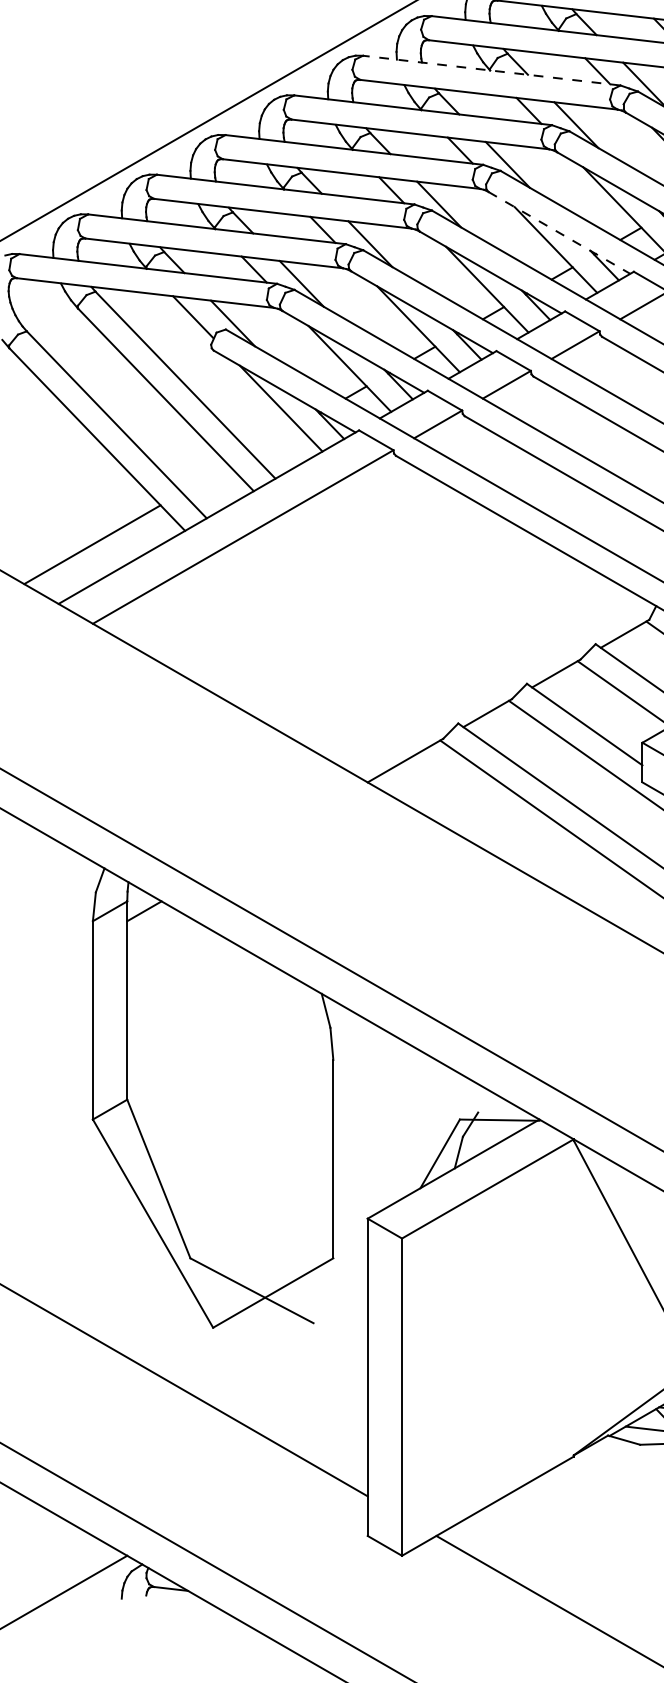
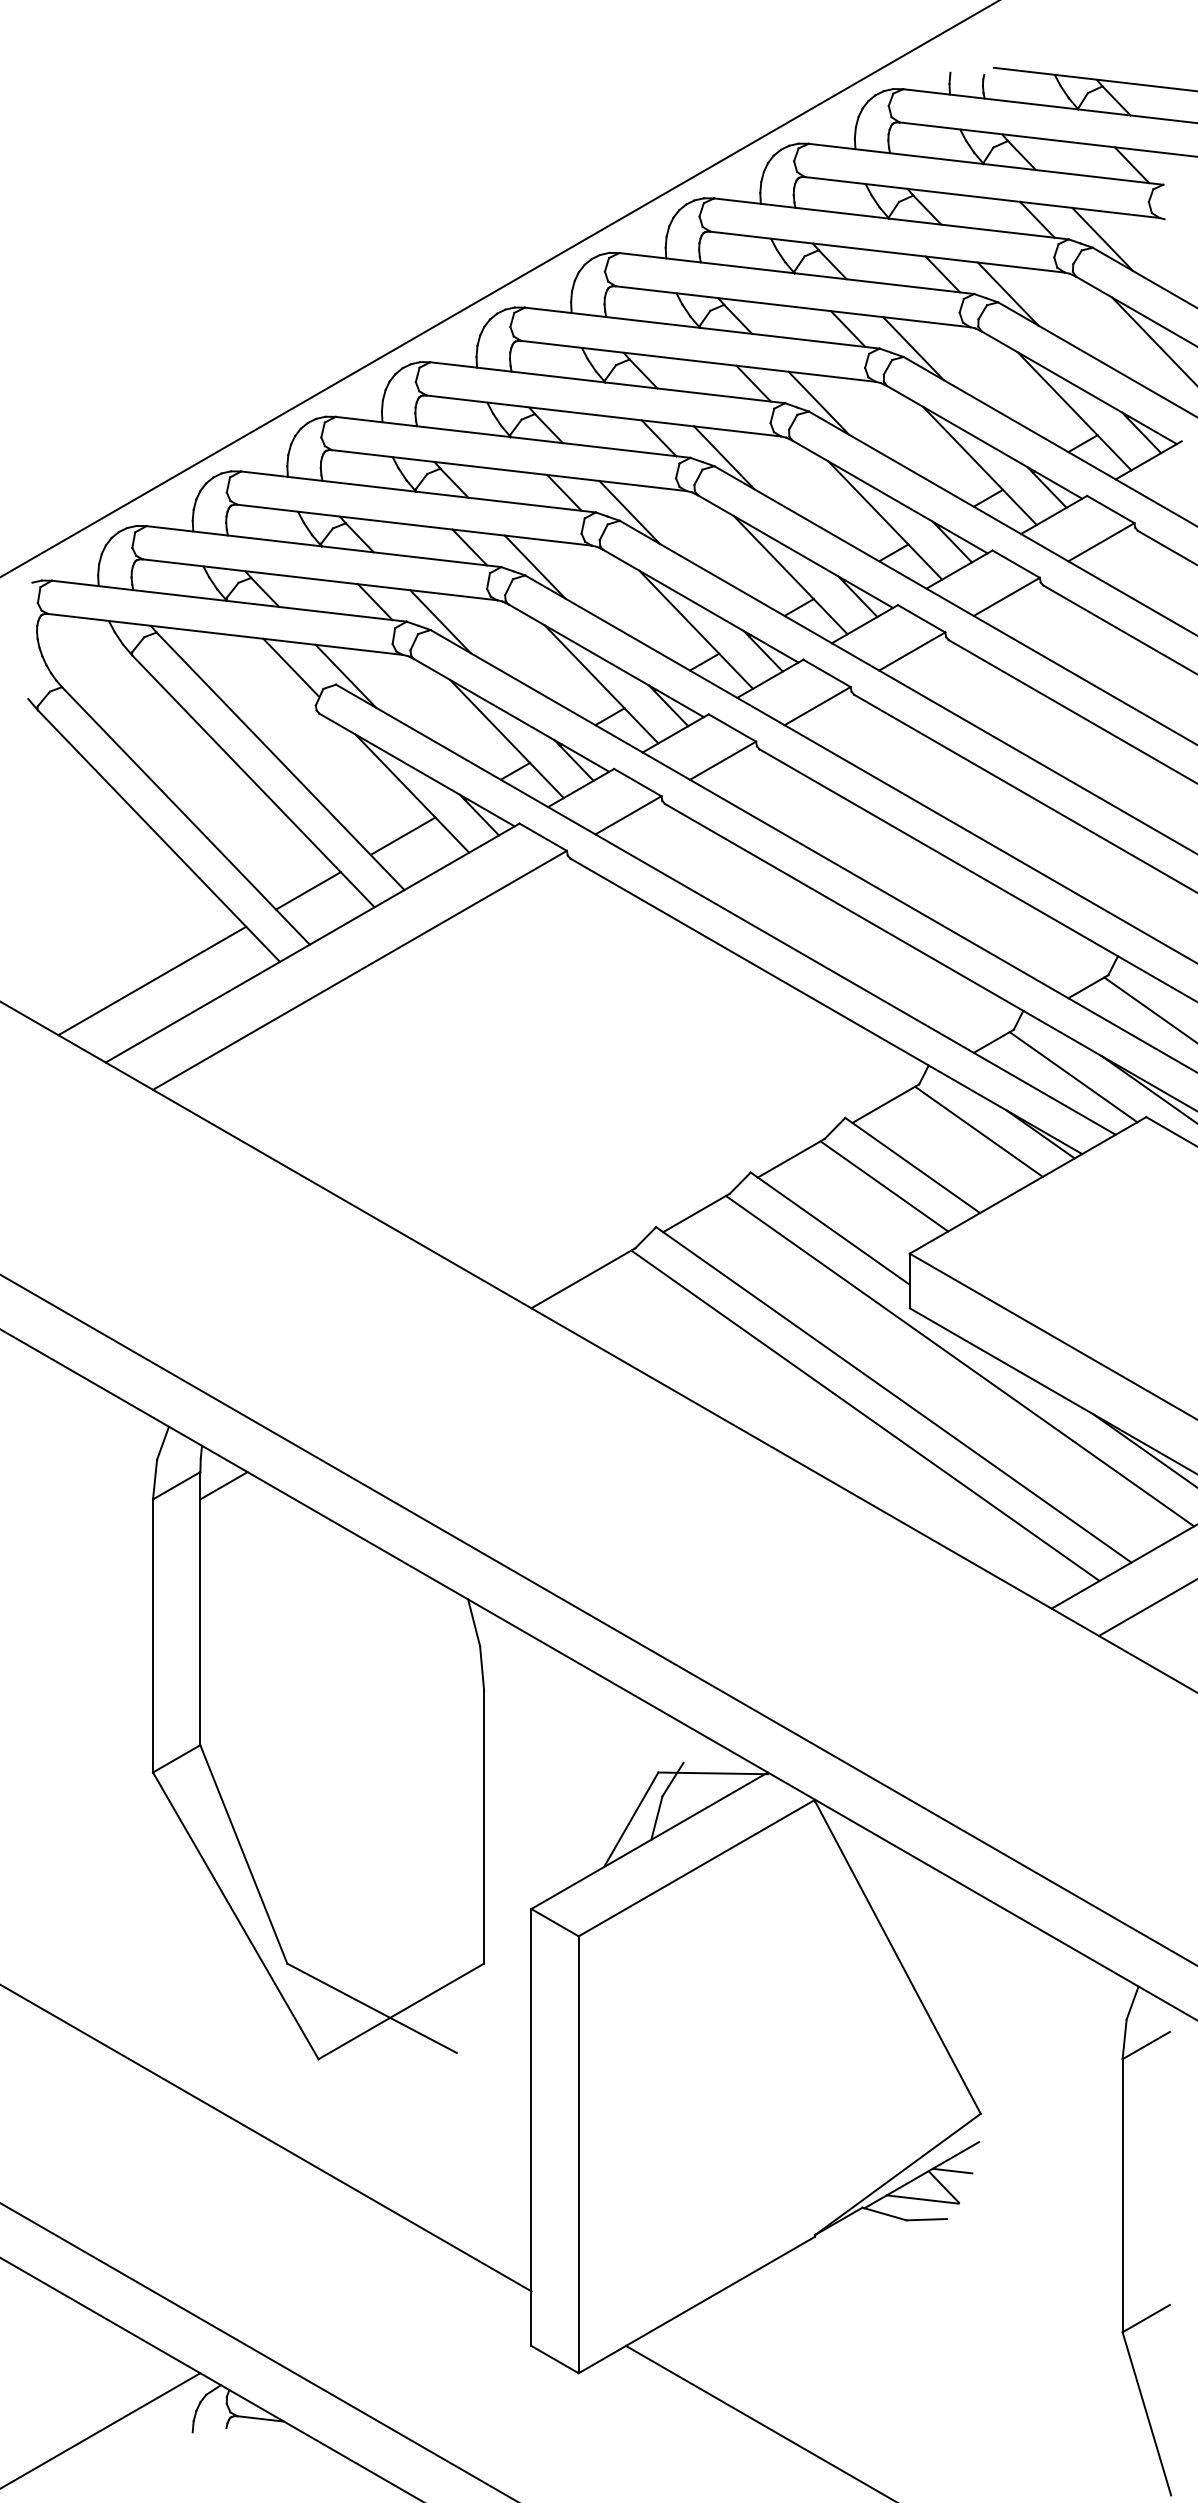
line: (491, 70) -> (702, 328), dashed -> solid
line: (559, 232) -> (795, 551), dashed -> solid
line: (274, 439) -> (402, 835), added
line: (205, 479) -> (308, 890), added

